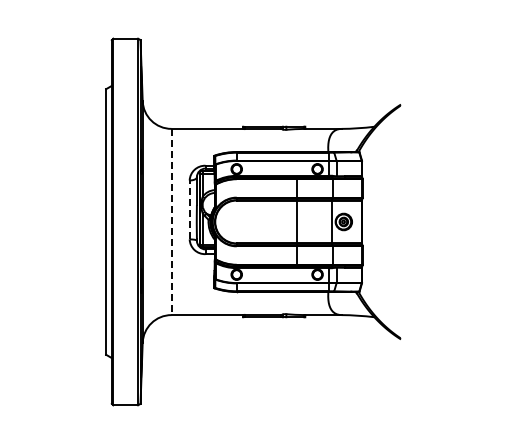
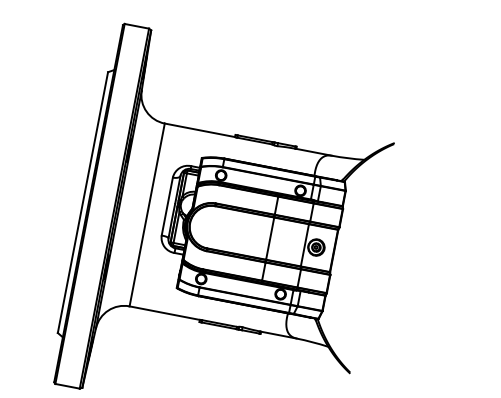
line: (189, 209) -> (167, 206), dashed -> solid
line: (171, 222) -> (147, 215), dashed -> solid

